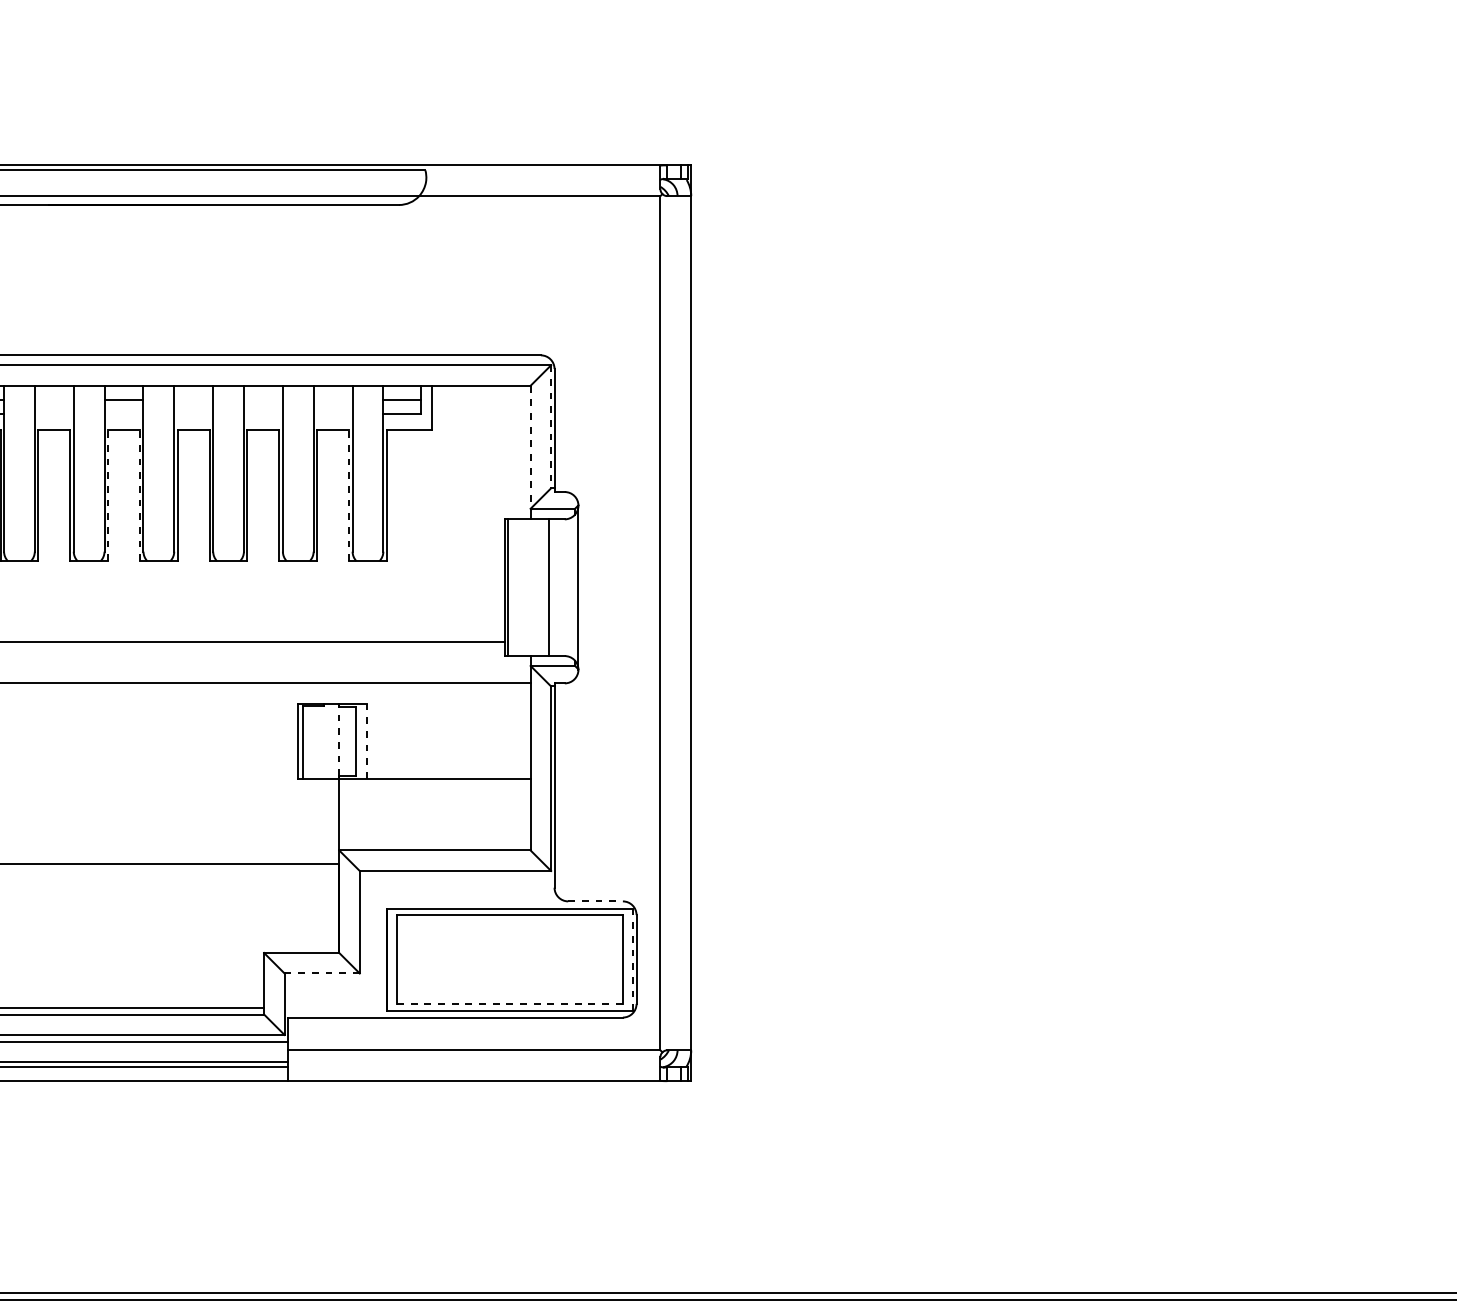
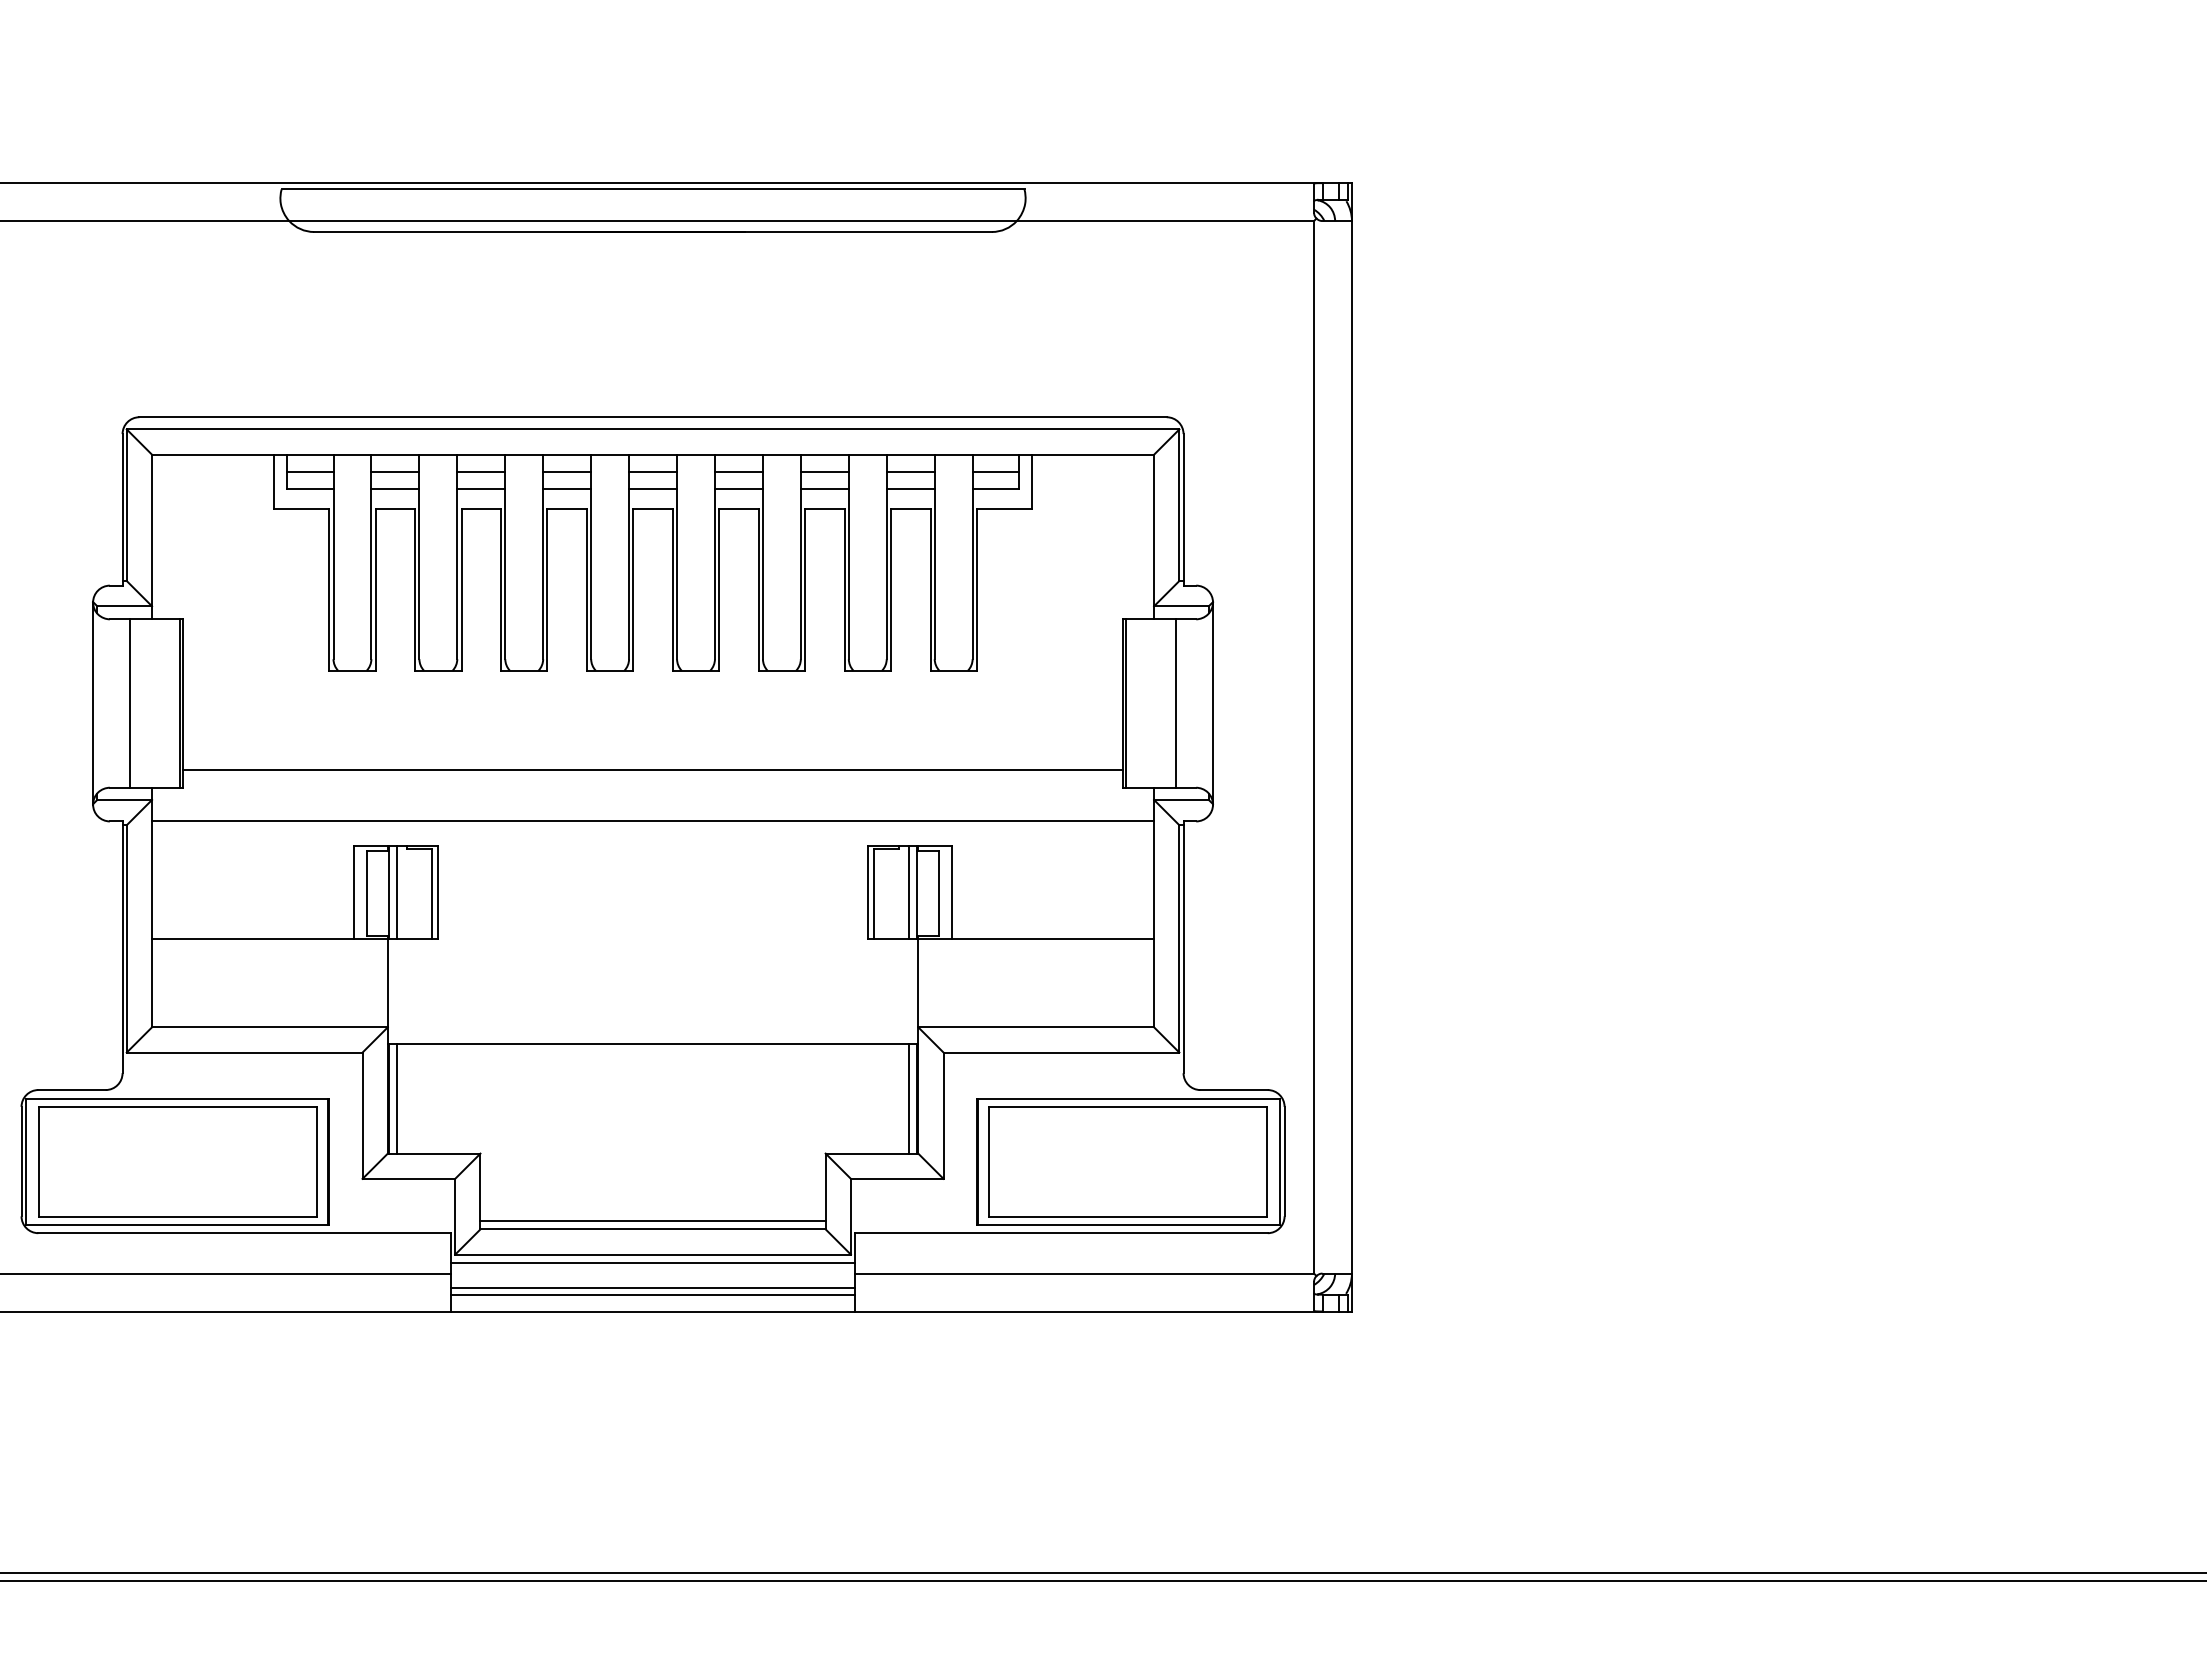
line: (54, 399) -> (567, 471), added
line: (193, 399) -> (738, 471), added
line: (263, 399) -> (824, 471), added
line: (332, 399) -> (910, 471), added
line: (54, 413) -> (567, 488), added
line: (124, 413) -> (653, 488), added
line: (193, 413) -> (738, 488), added
line: (263, 413) -> (824, 488), added
line: (332, 413) -> (910, 488), added
line: (551, 426) -> (1179, 505), dashed -> solid
line: (530, 447) -> (1154, 530), dashed -> solid
line: (108, 495) -> (633, 590), dashed -> solid
line: (139, 495) -> (672, 590), dashed -> solid
line: (349, 495) -> (930, 590), dashed -> solid
line: (332, 741) -> (909, 892), added
line: (338, 741) -> (917, 892), dashed -> solid
line: (367, 741) -> (952, 892), dashed -> solid
line: (595, 901) -> (1234, 1090), dashed -> solid
line: (332, 908) -> (909, 1098), added
line: (632, 959) -> (1279, 1161), dashed -> solid
line: (321, 973) -> (896, 1178), dashed -> solid
line: (509, 1004) -> (1128, 1216), dashed -> solid

